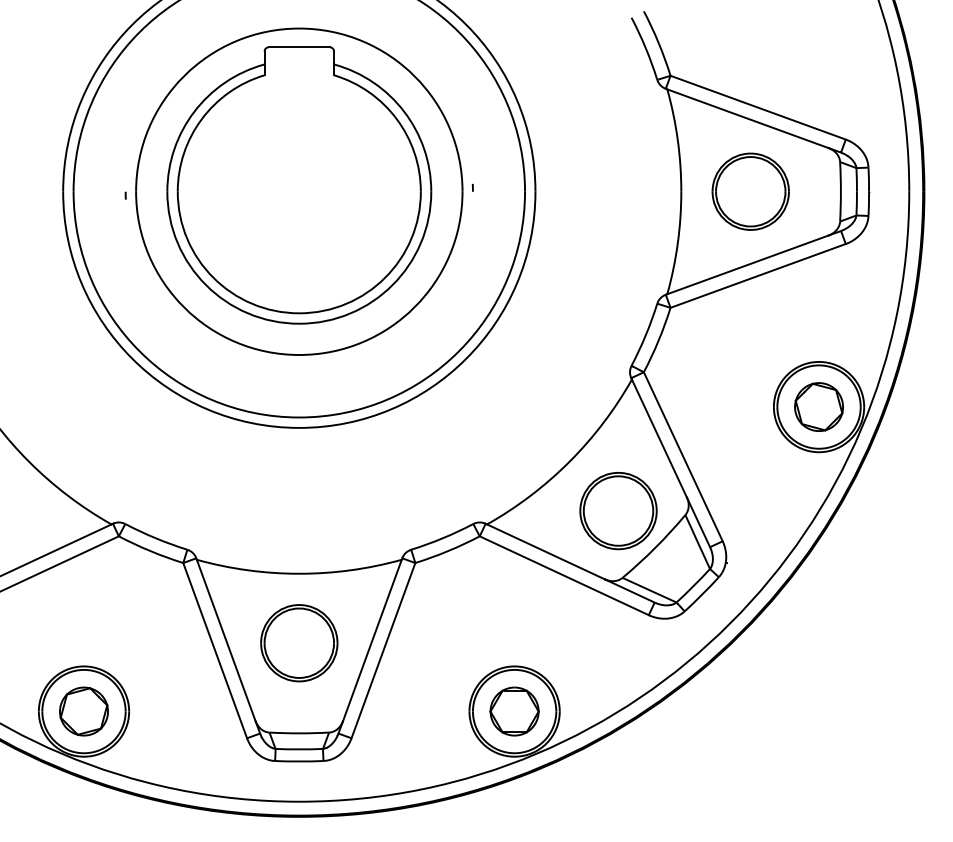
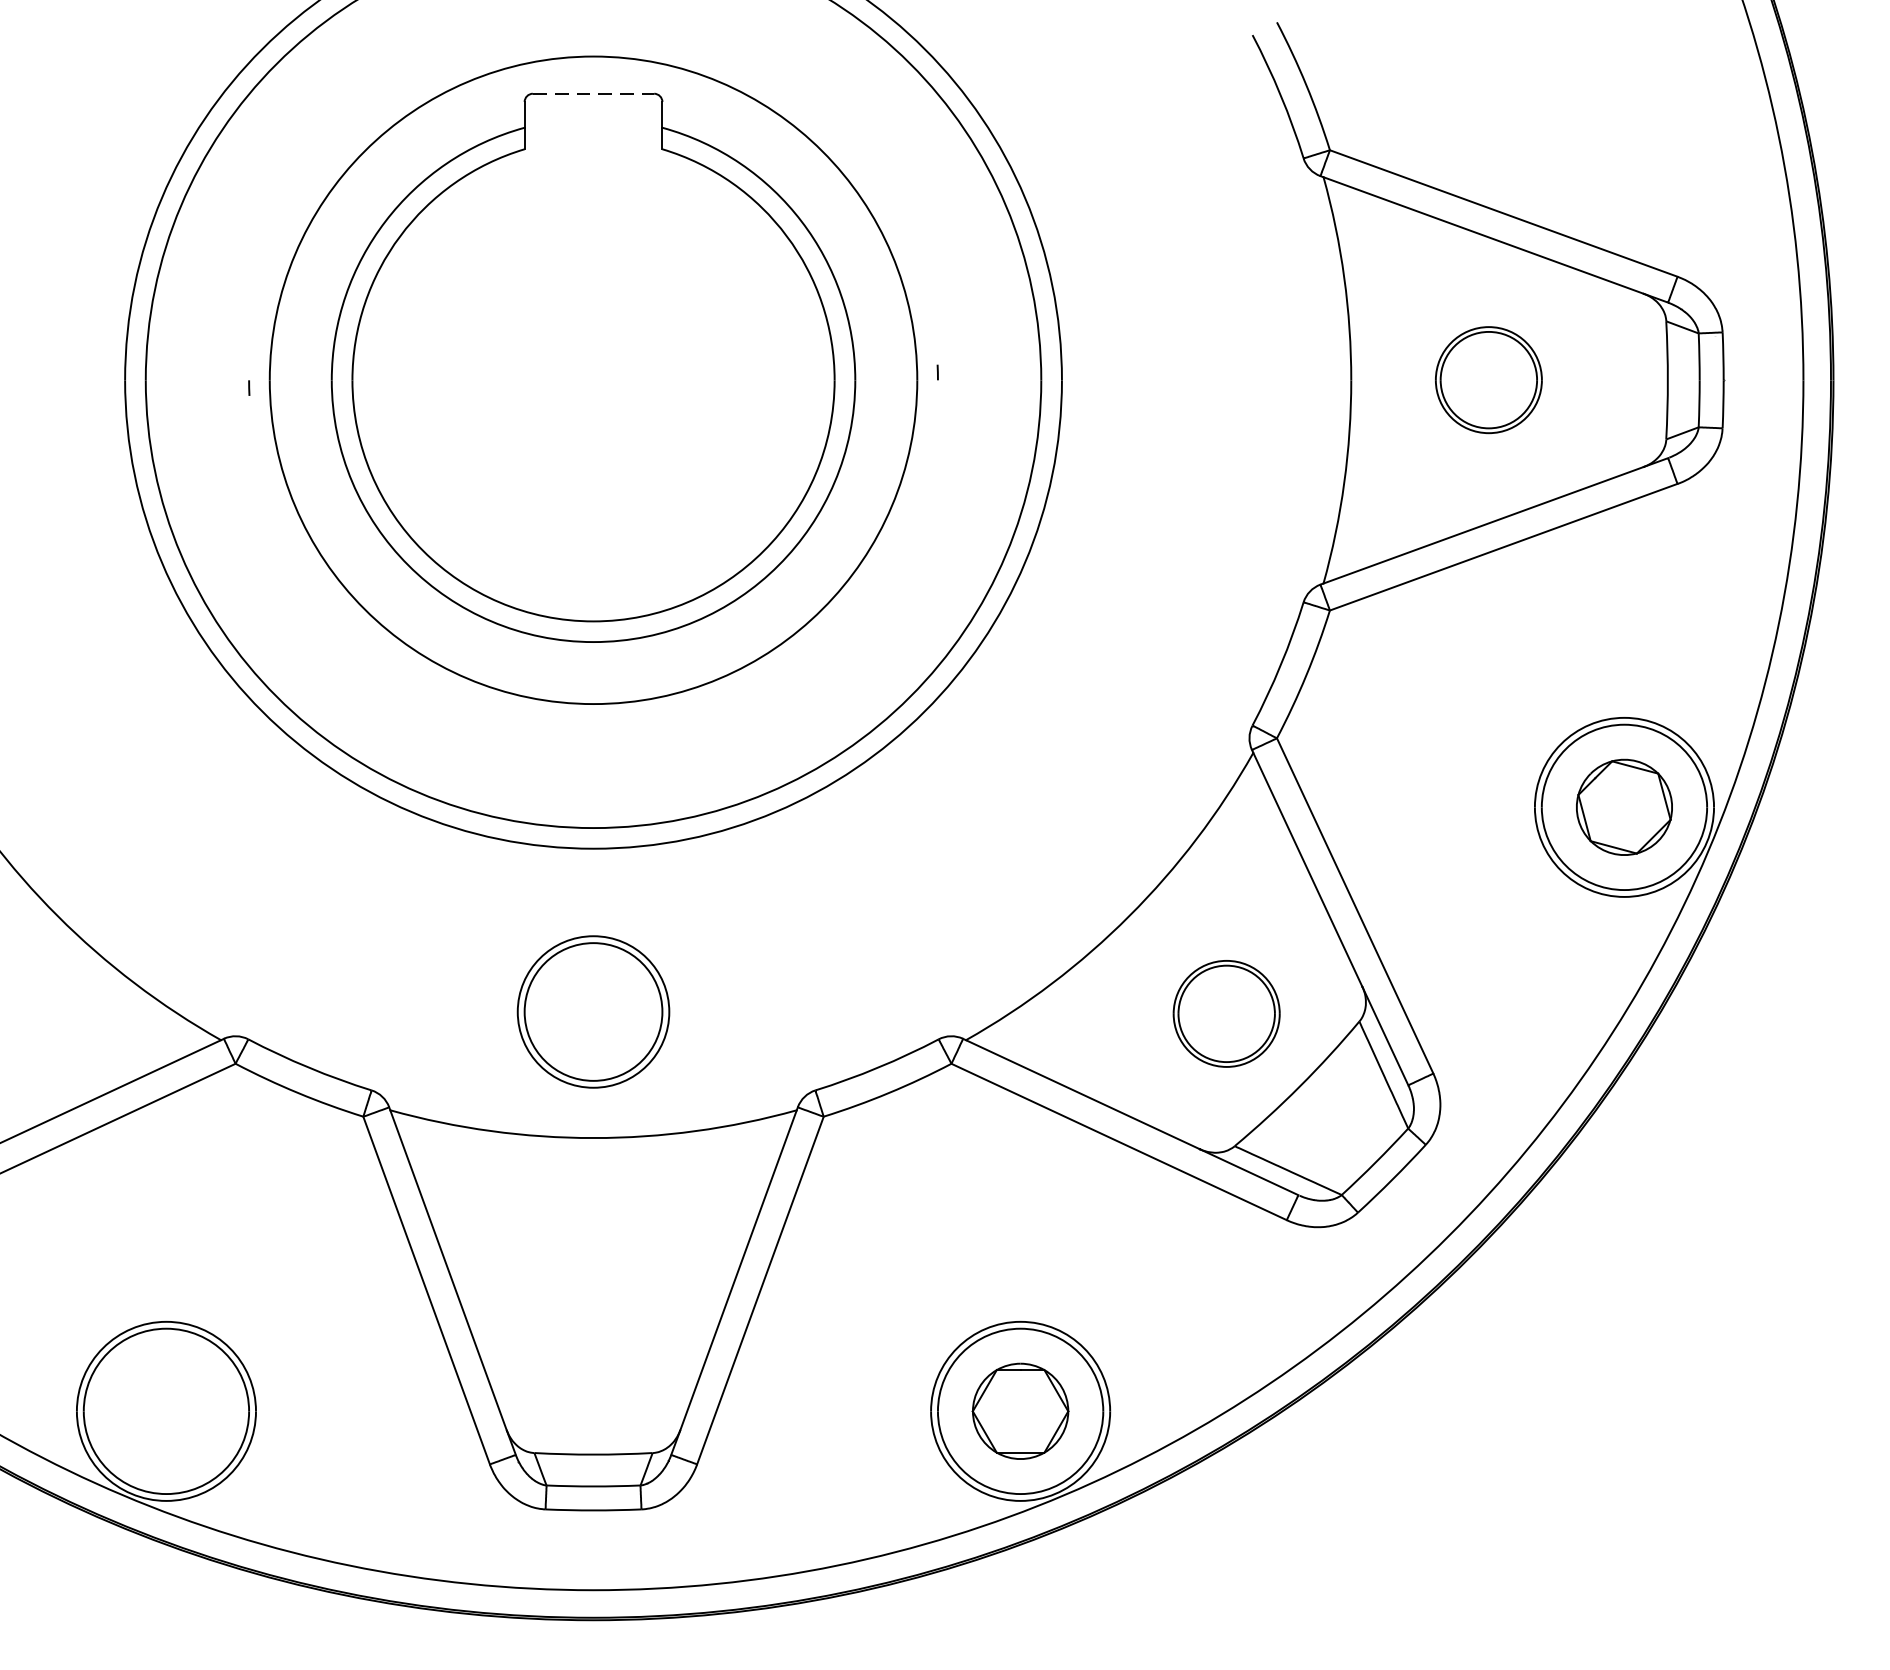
line: (299, 47) -> (593, 94), solid -> dashed
part: (750, 191) -> (1488, 379), size x0.7
part: (618, 511) -> (1226, 1014), size x0.7
part: (299, 643) -> (593, 1012), moved
part: (83, 711) -> (165, 1411), removed

